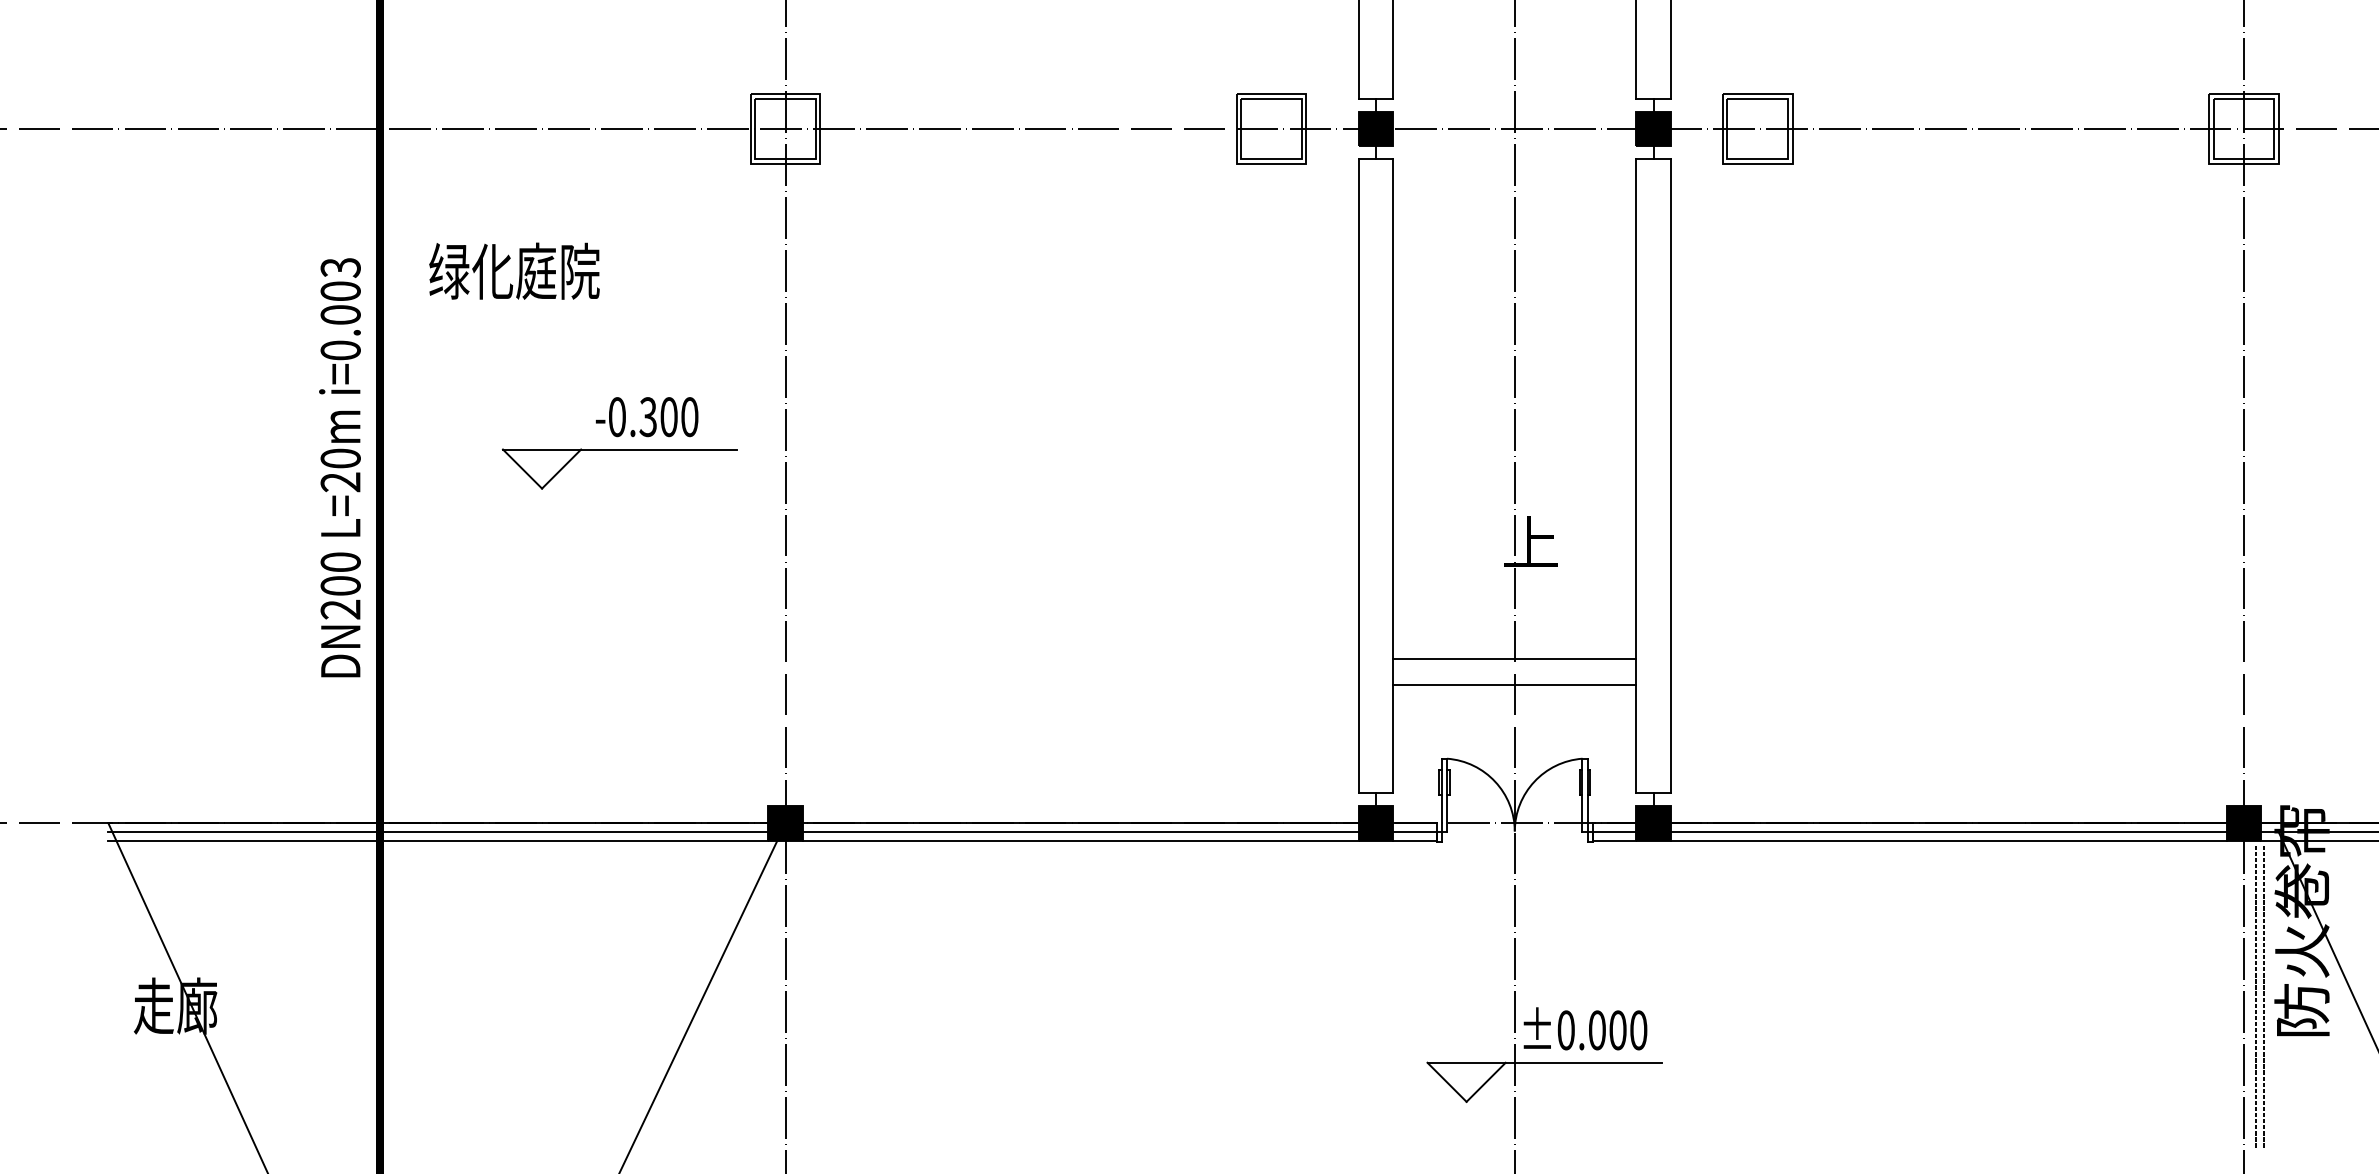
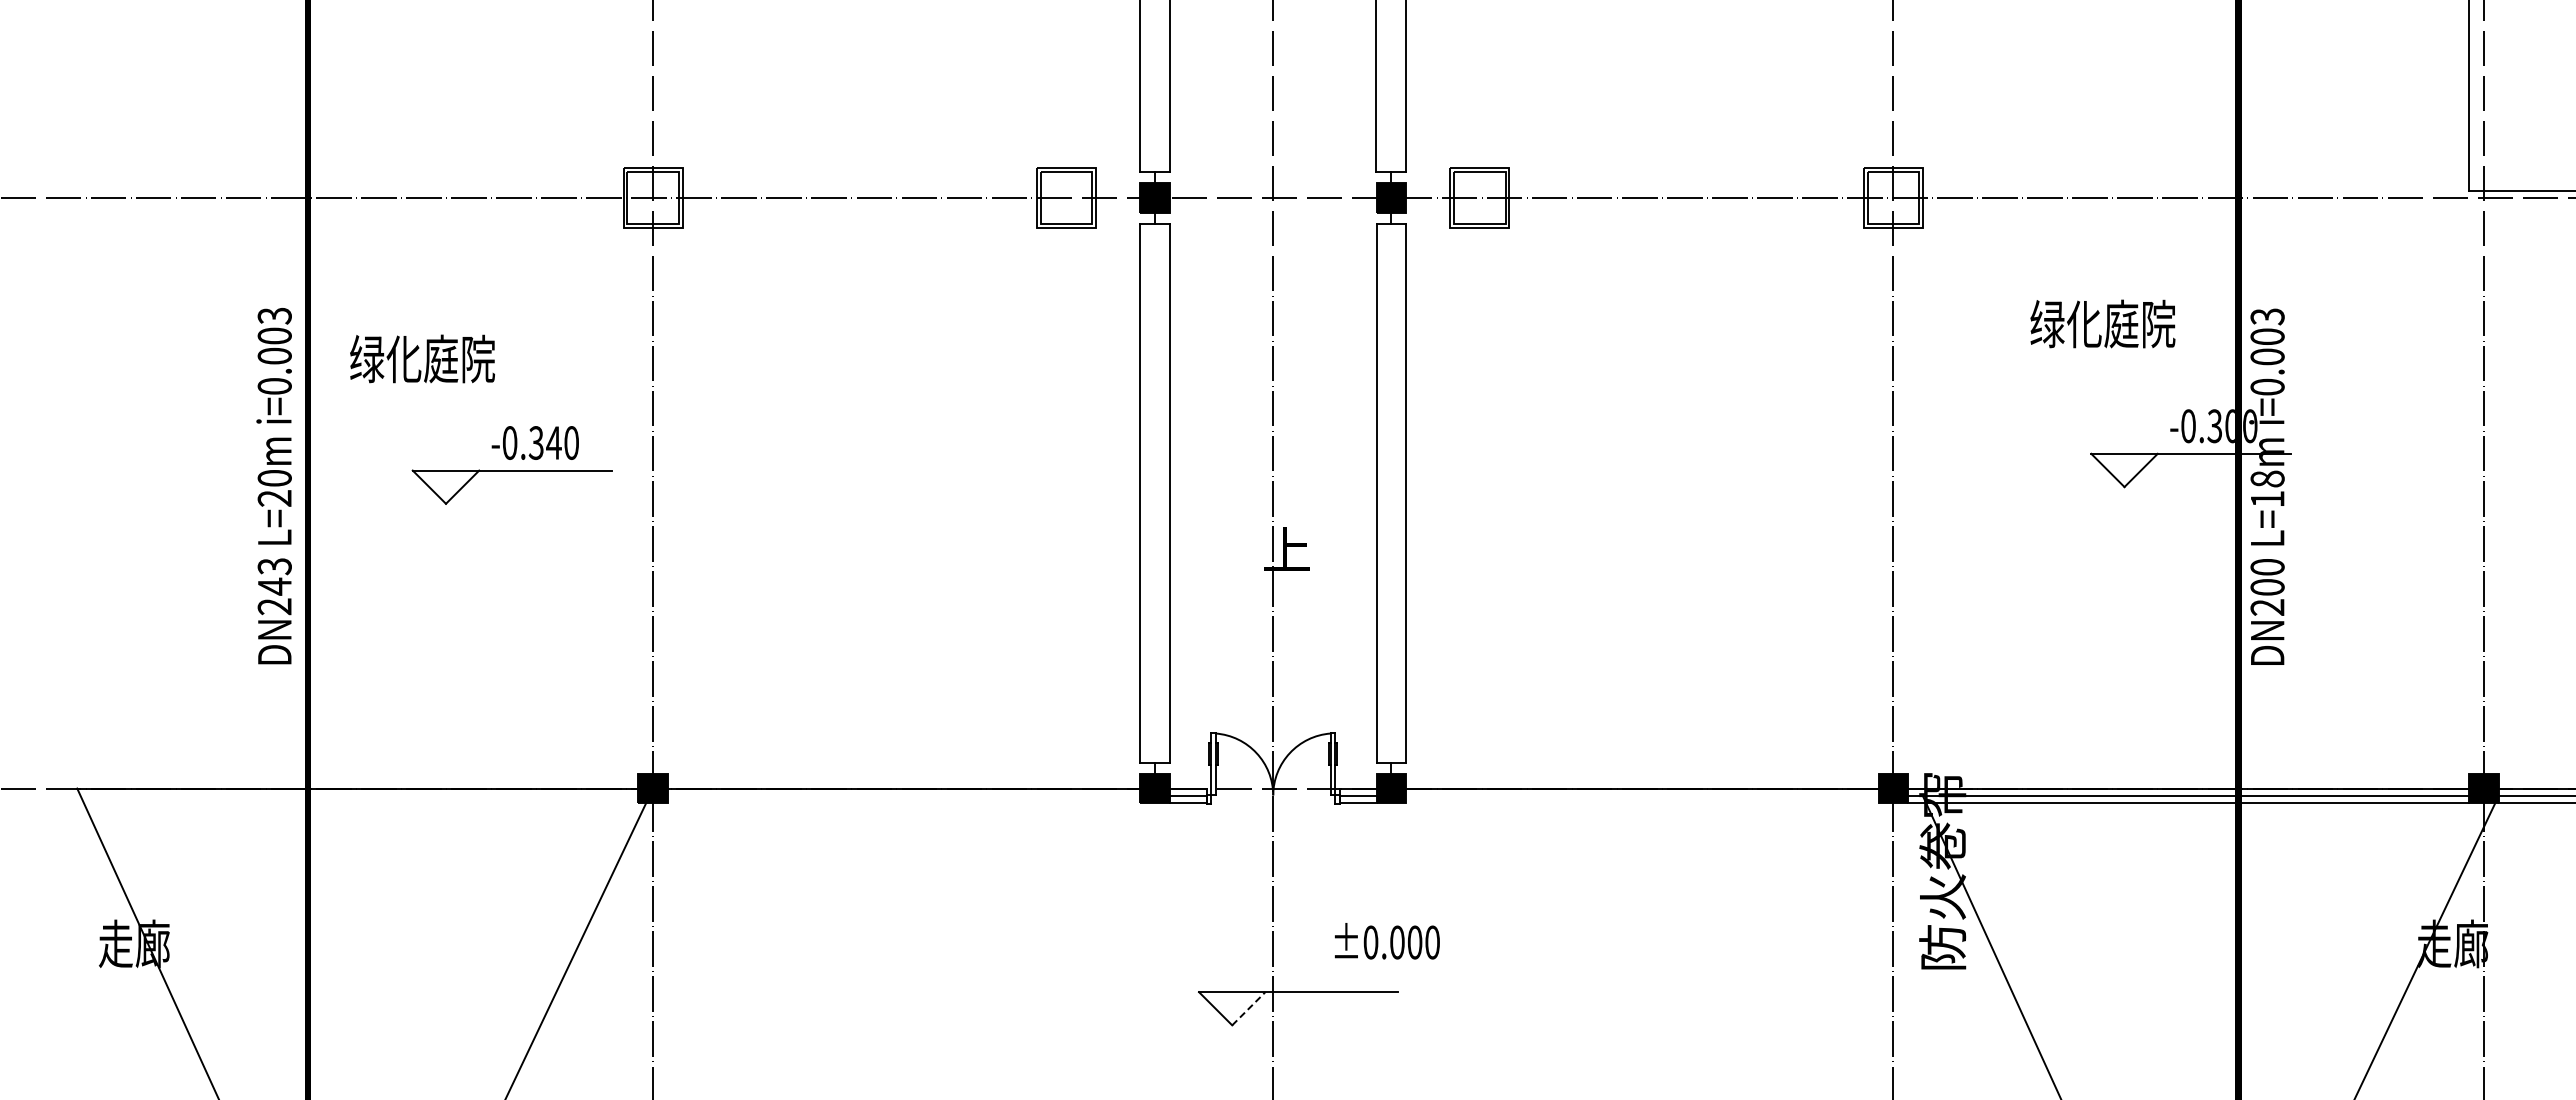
text: (514, 270) -> (422, 358), moved
text: (668, 416) -> (553, 442), -0.300 -> -0.340
text: (340, 574) -> (274, 576), DN200 -> DN243
line: (1513, 658) -> (1272, 648), removed
line: (1513, 684) -> (1272, 670), removed
line: (437, 831) -> (357, 795), removed
line: (1080, 831) -> (903, 795), removed
line: (1949, 831) -> (1642, 795), removed
line: (437, 840) -> (357, 803), removed
line: (1080, 840) -> (903, 803), removed
line: (1949, 840) -> (1642, 803), removed
line: (2255, 997) -> (1903, 936), removed
line: (2264, 997) -> (1910, 936), removed
text: (1585, 1029) -> (1387, 941), moved
line: (1486, 1082) -> (1249, 1008), solid -> dashed

